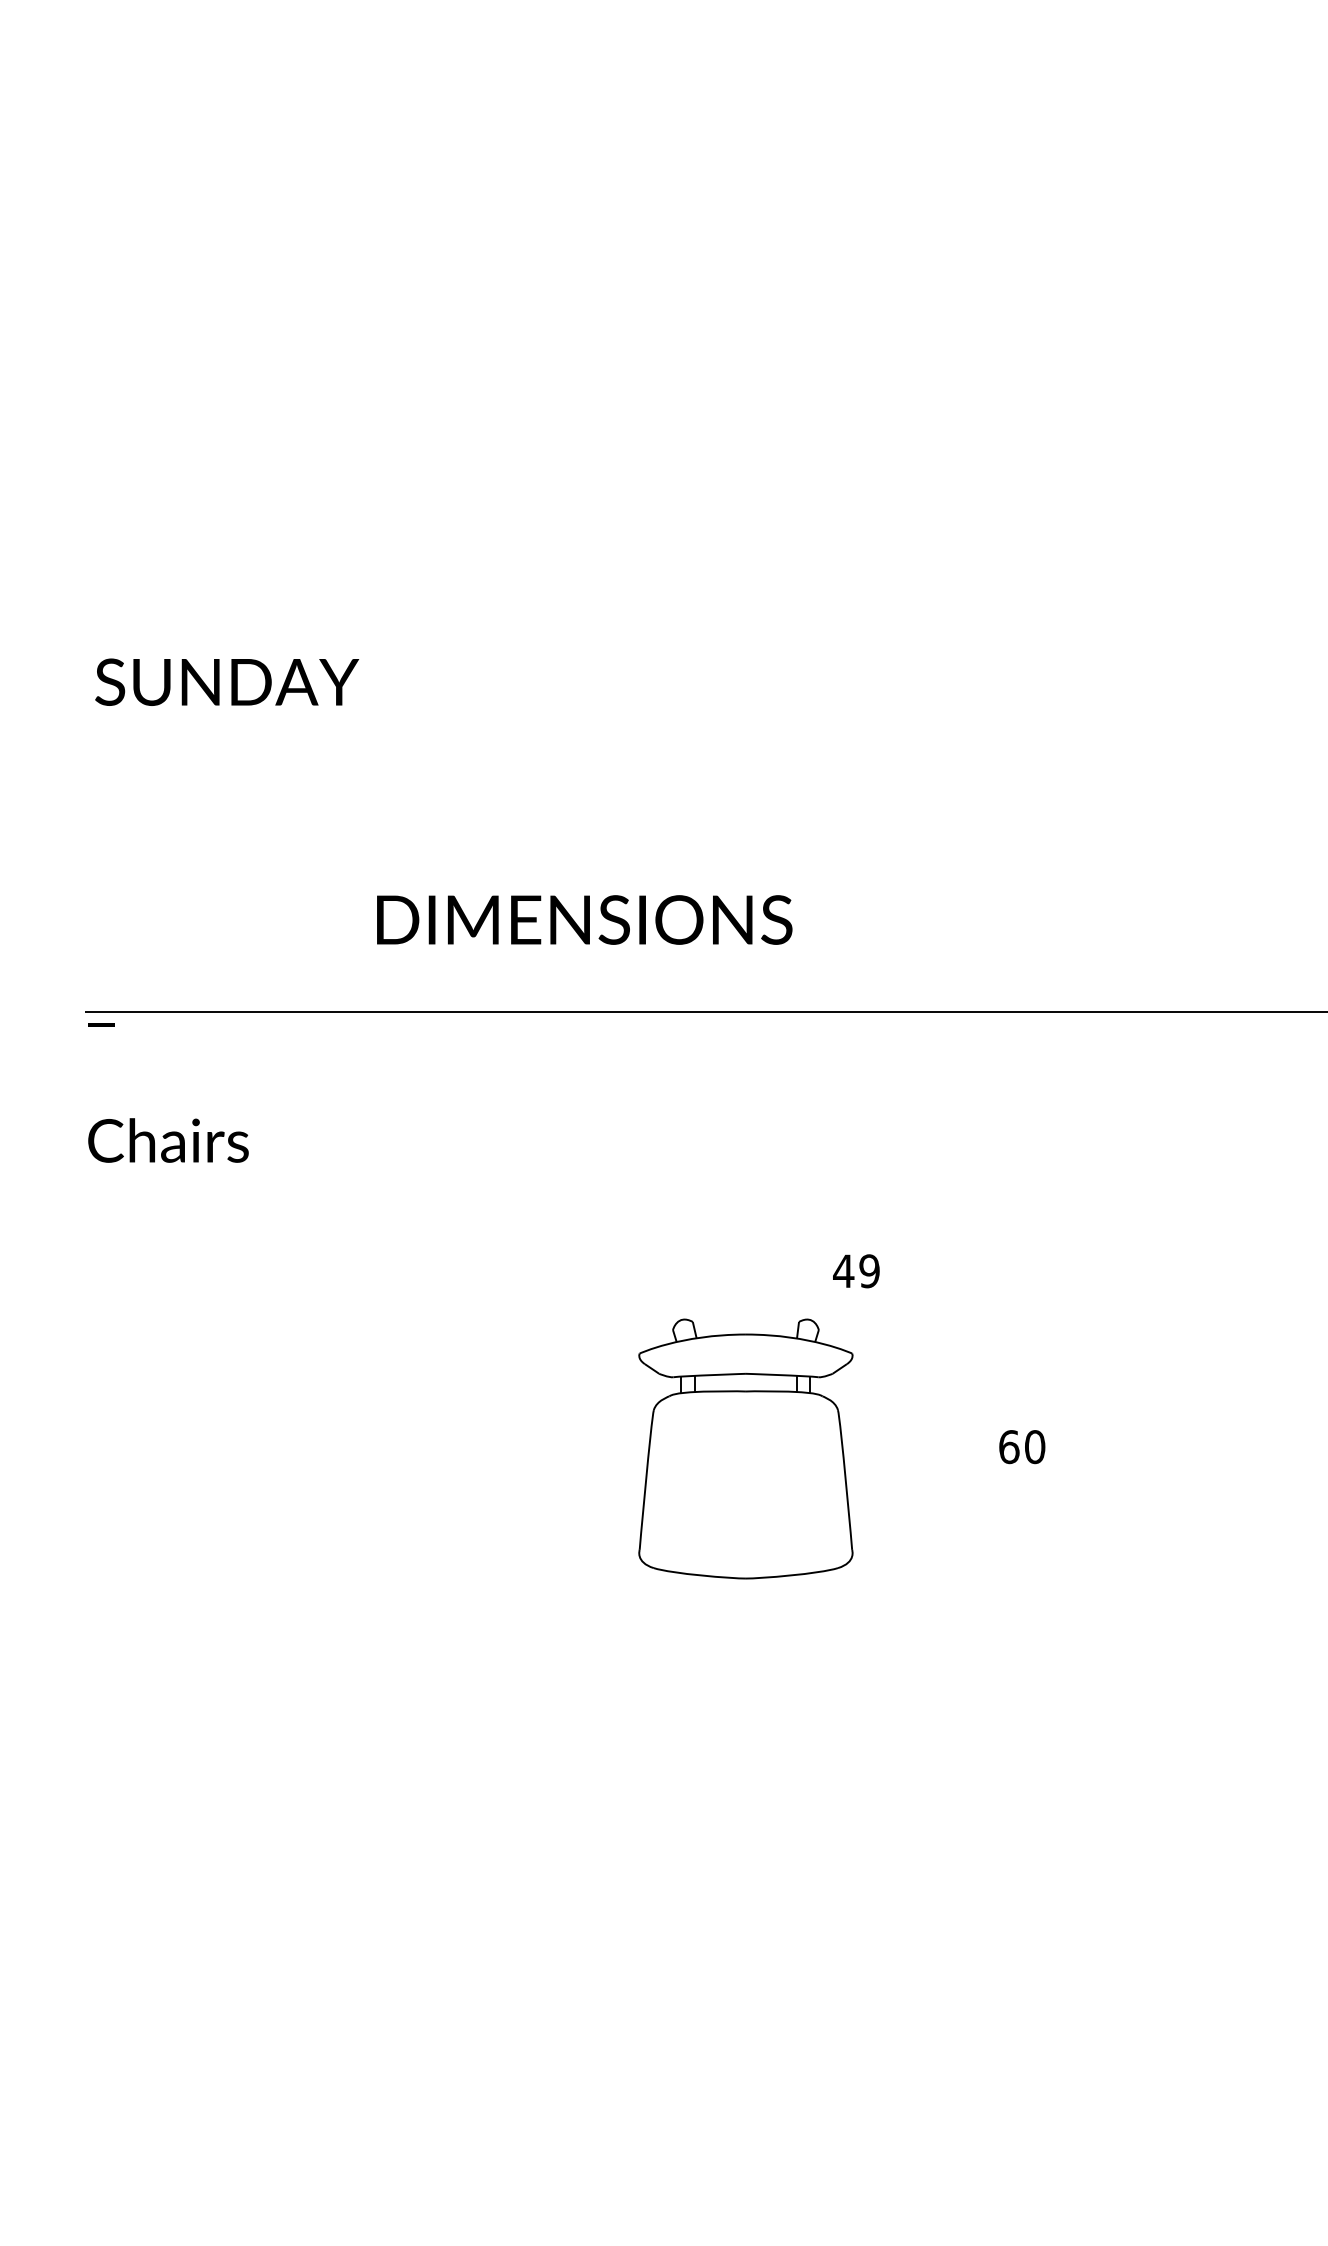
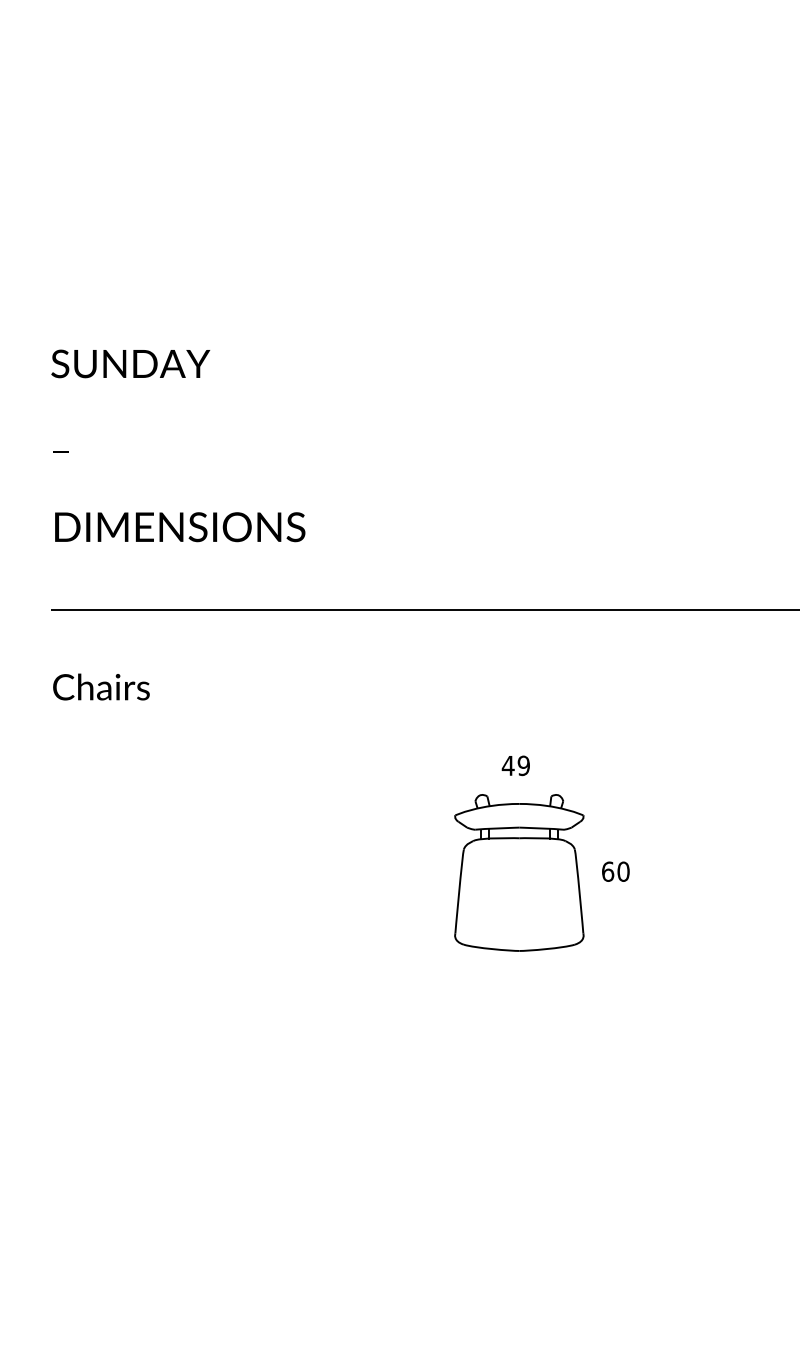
text: (226, 681) -> (130, 363), moved
text: (585, 920) -> (180, 527), moved
text: (100, 1023) -> (60, 451), moved
part: (746, 1448) -> (519, 872), moved

